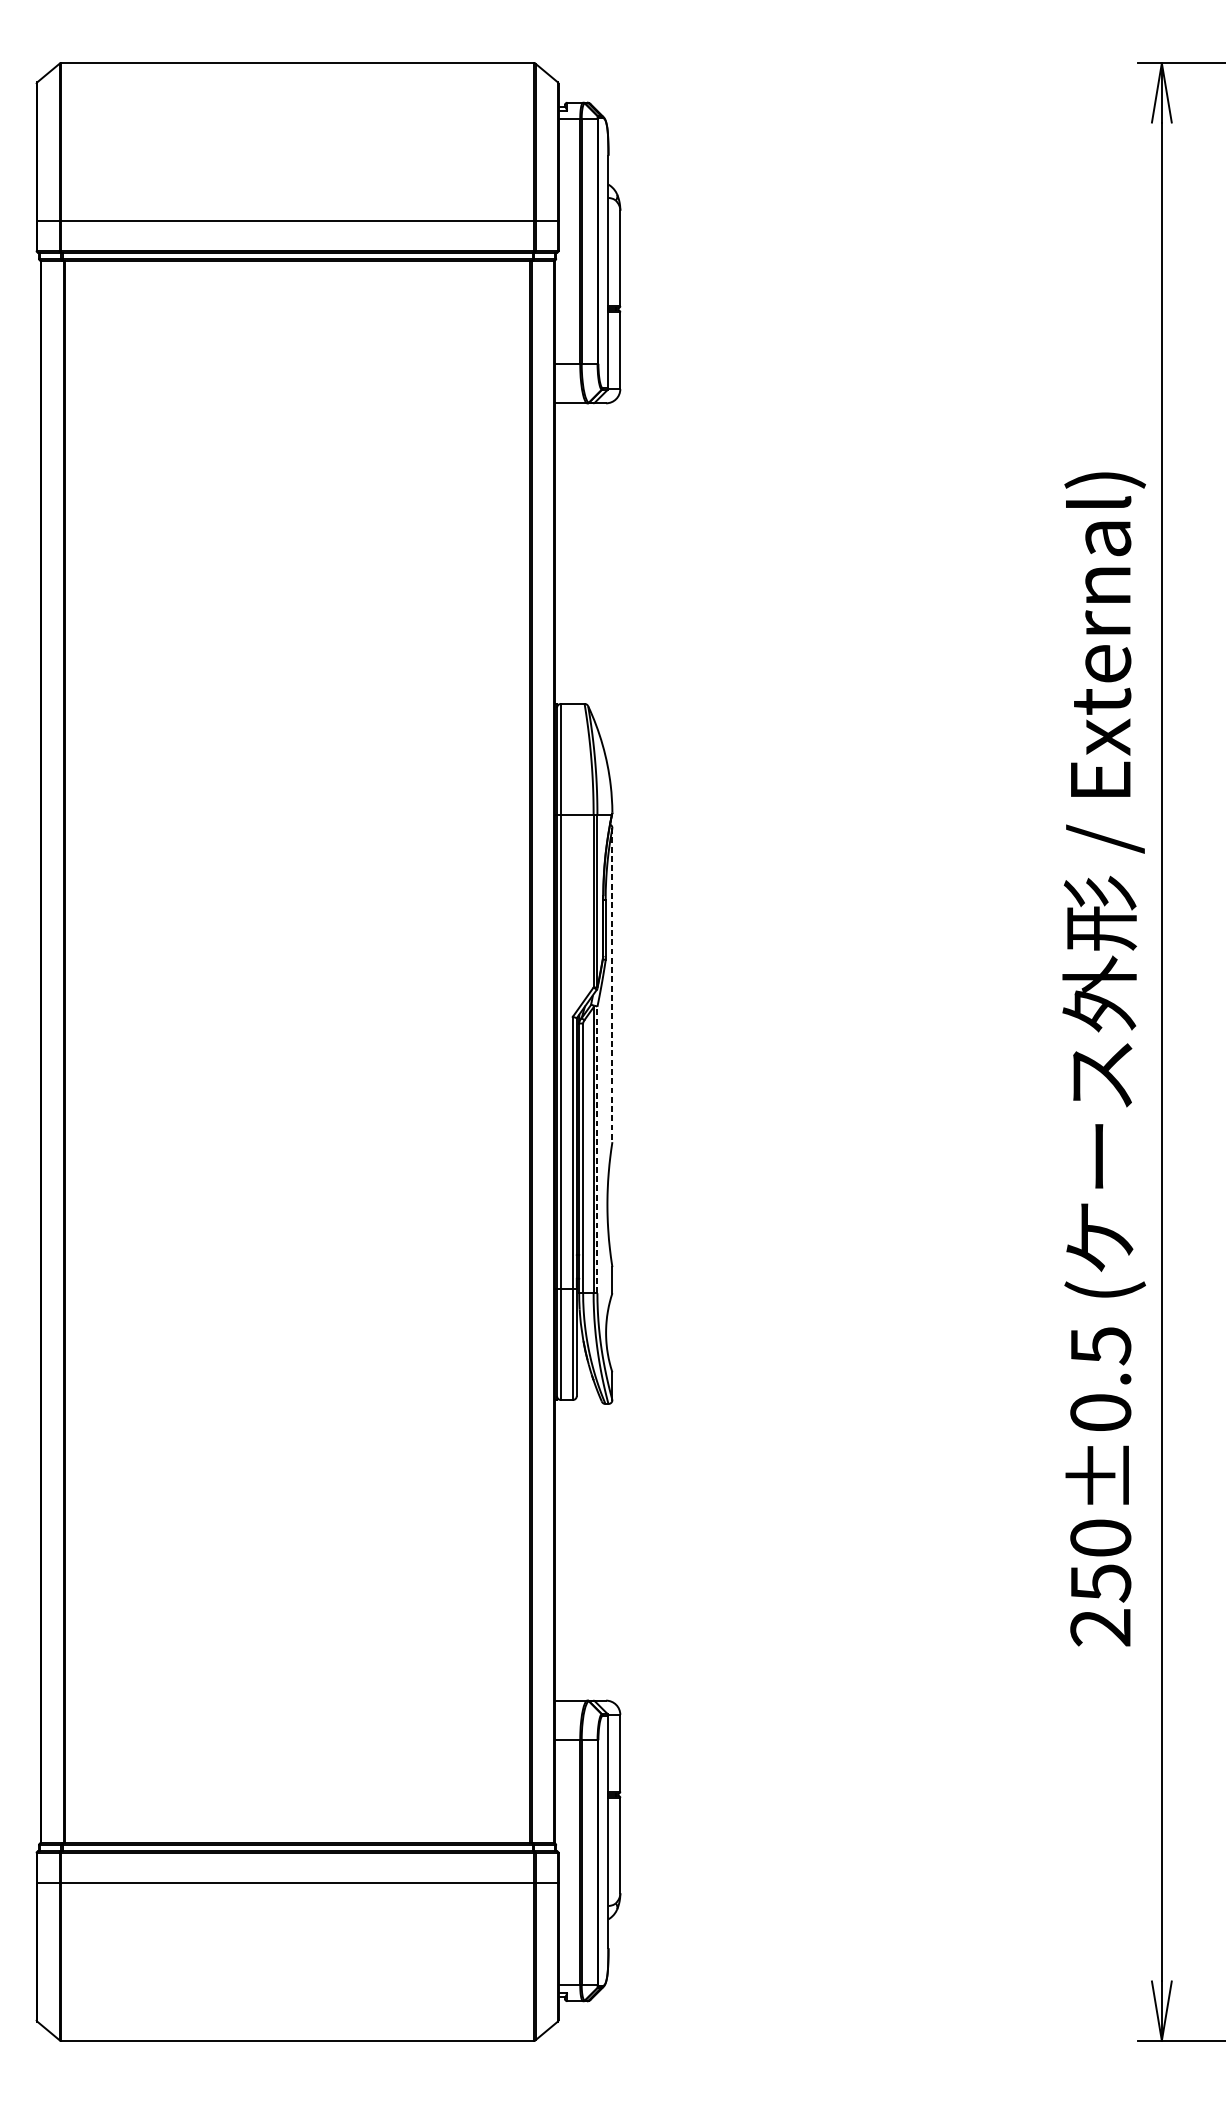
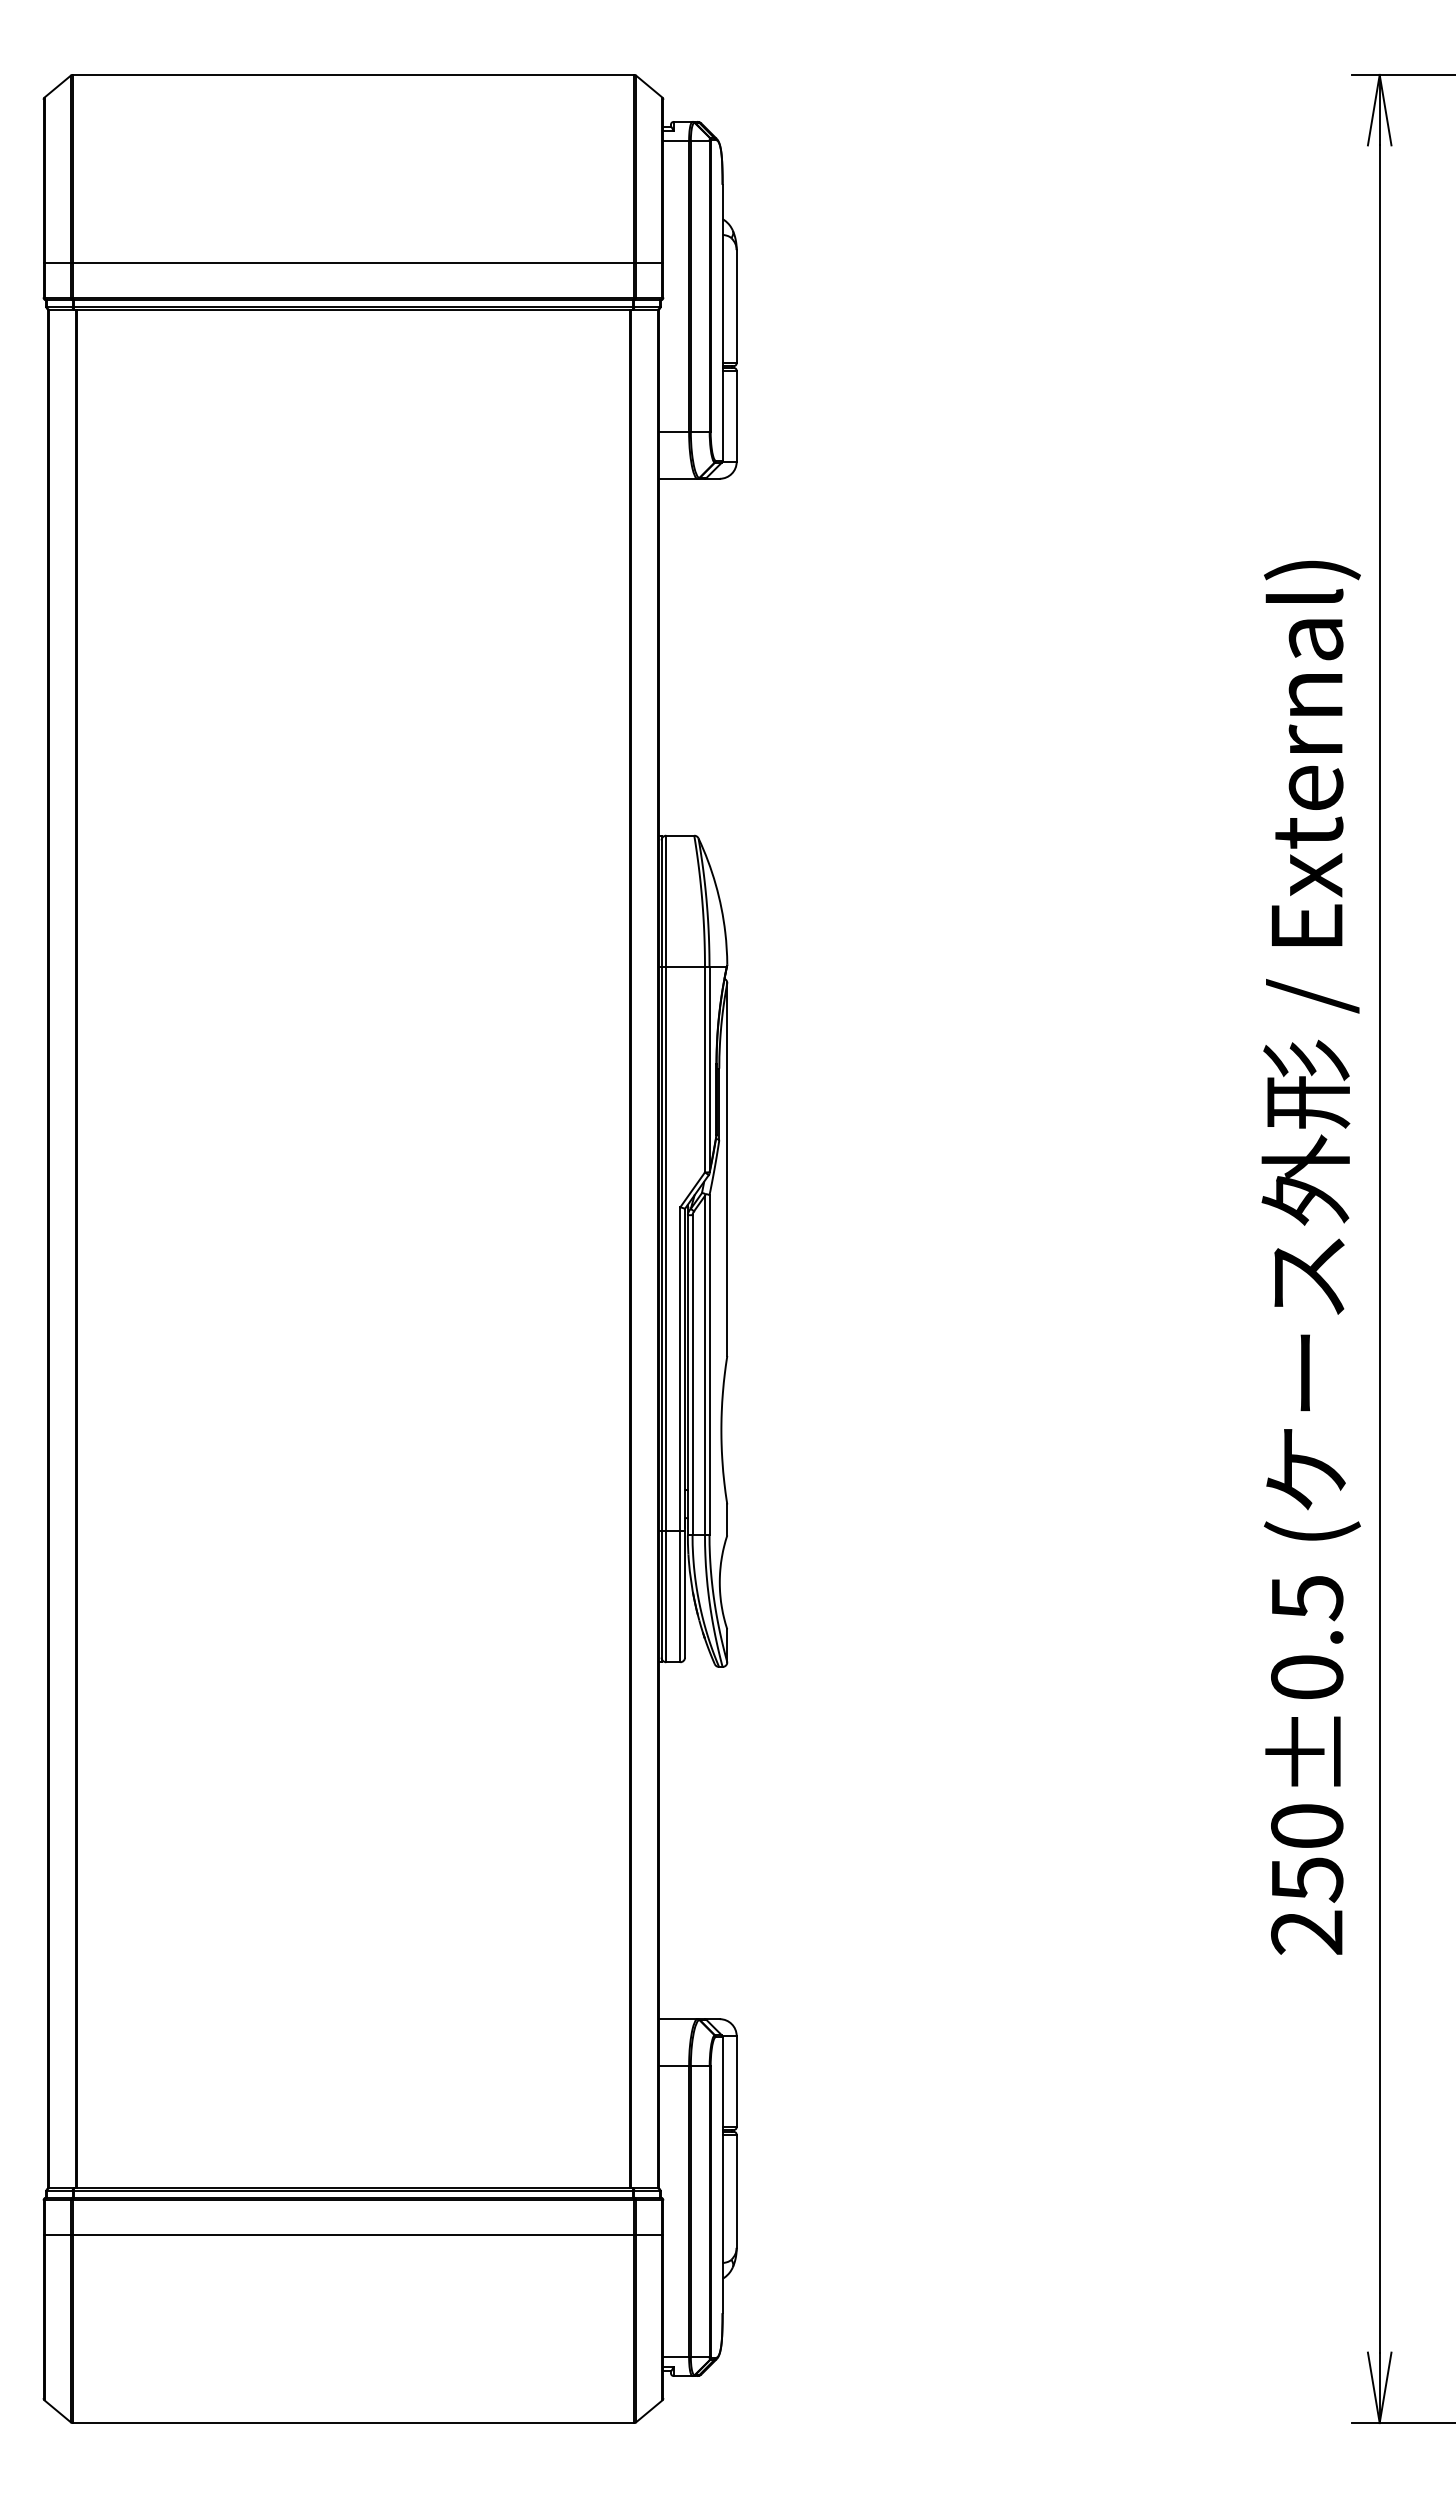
line: (612, 985) -> (727, 1170), dashed -> solid
line: (597, 1149) -> (709, 1364), dashed -> solid

